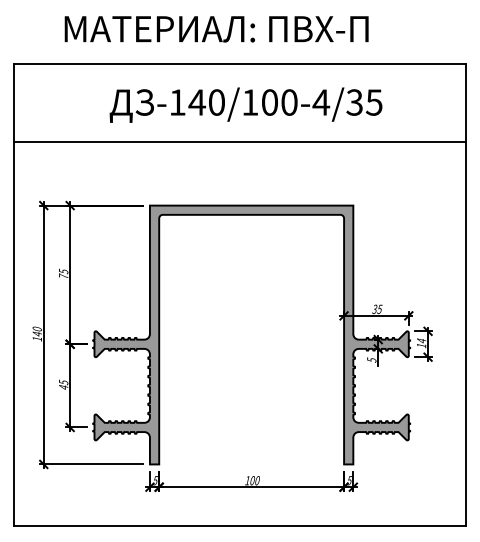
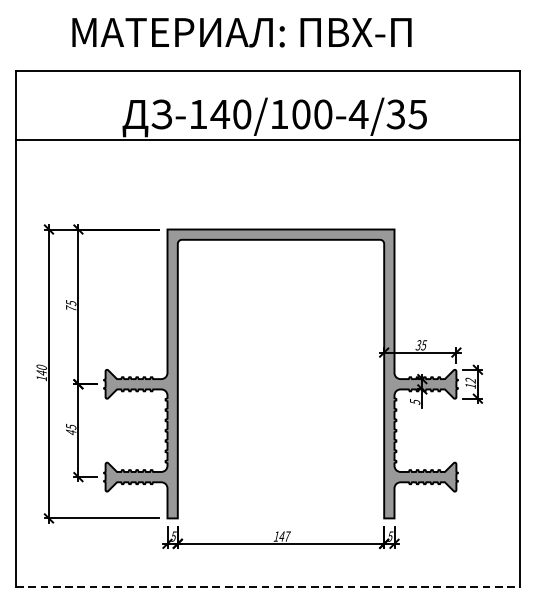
line: (239, 141) -> (267, 140), moved
text: (421, 340) -> (470, 380), 14 -> 12
text: (255, 480) -> (285, 536), 100 -> 147
line: (240, 525) -> (268, 586), solid -> dashed

